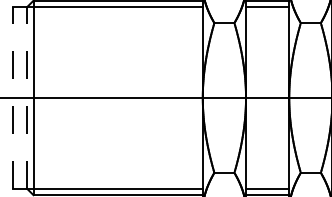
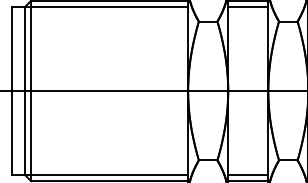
line: (13, 97) -> (12, 90), dashed -> solid
line: (27, 97) -> (25, 90), dashed -> solid

